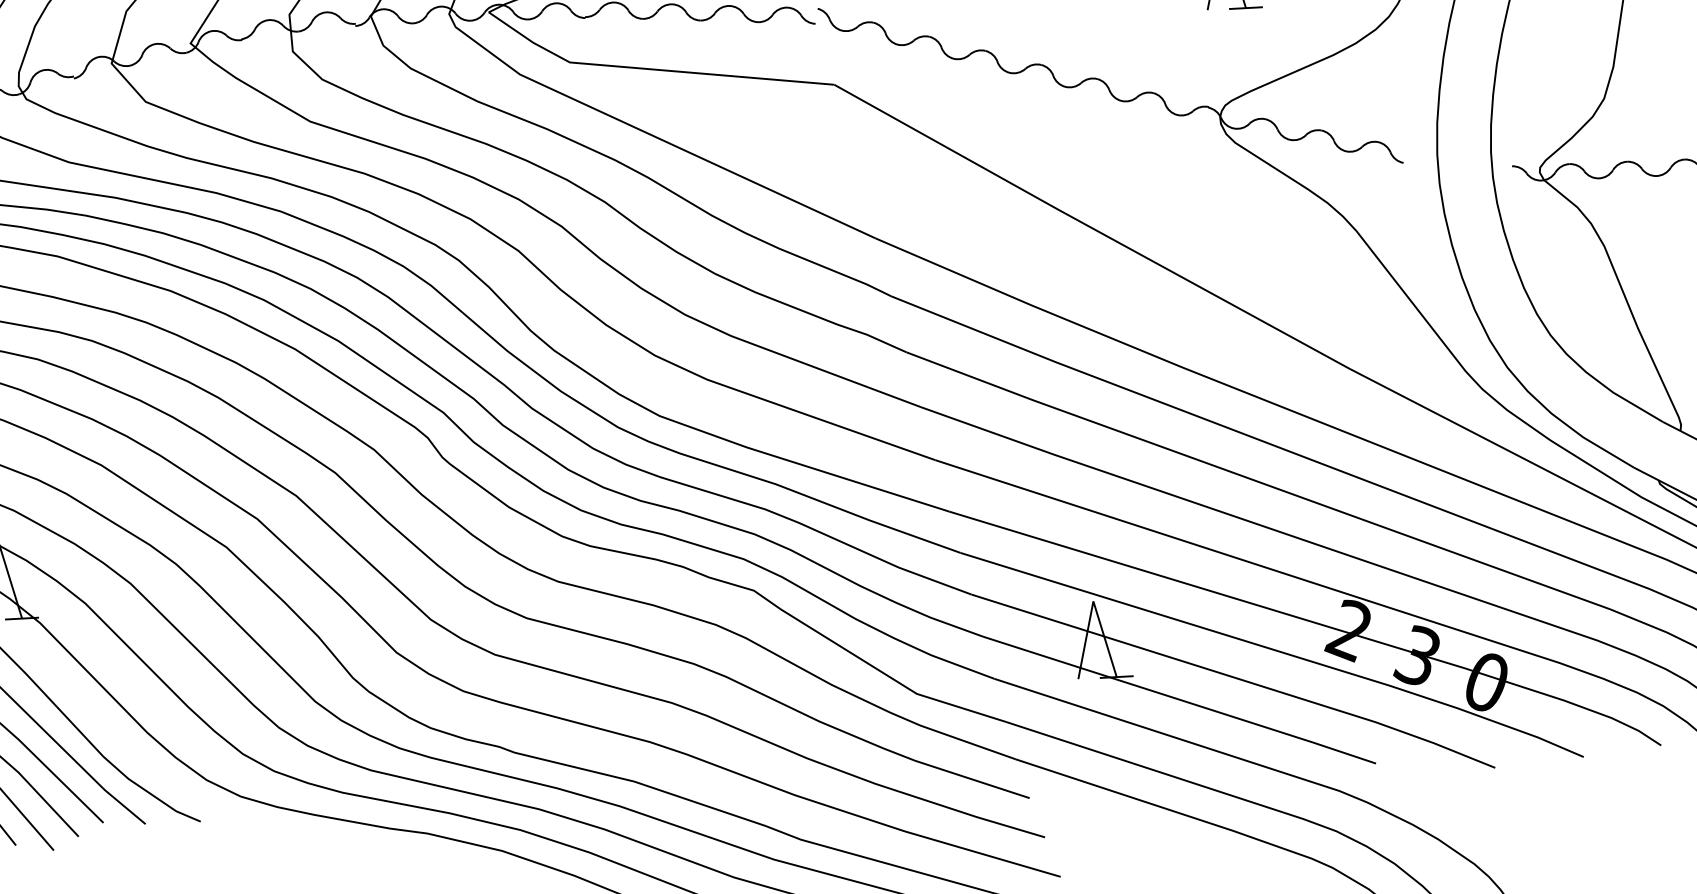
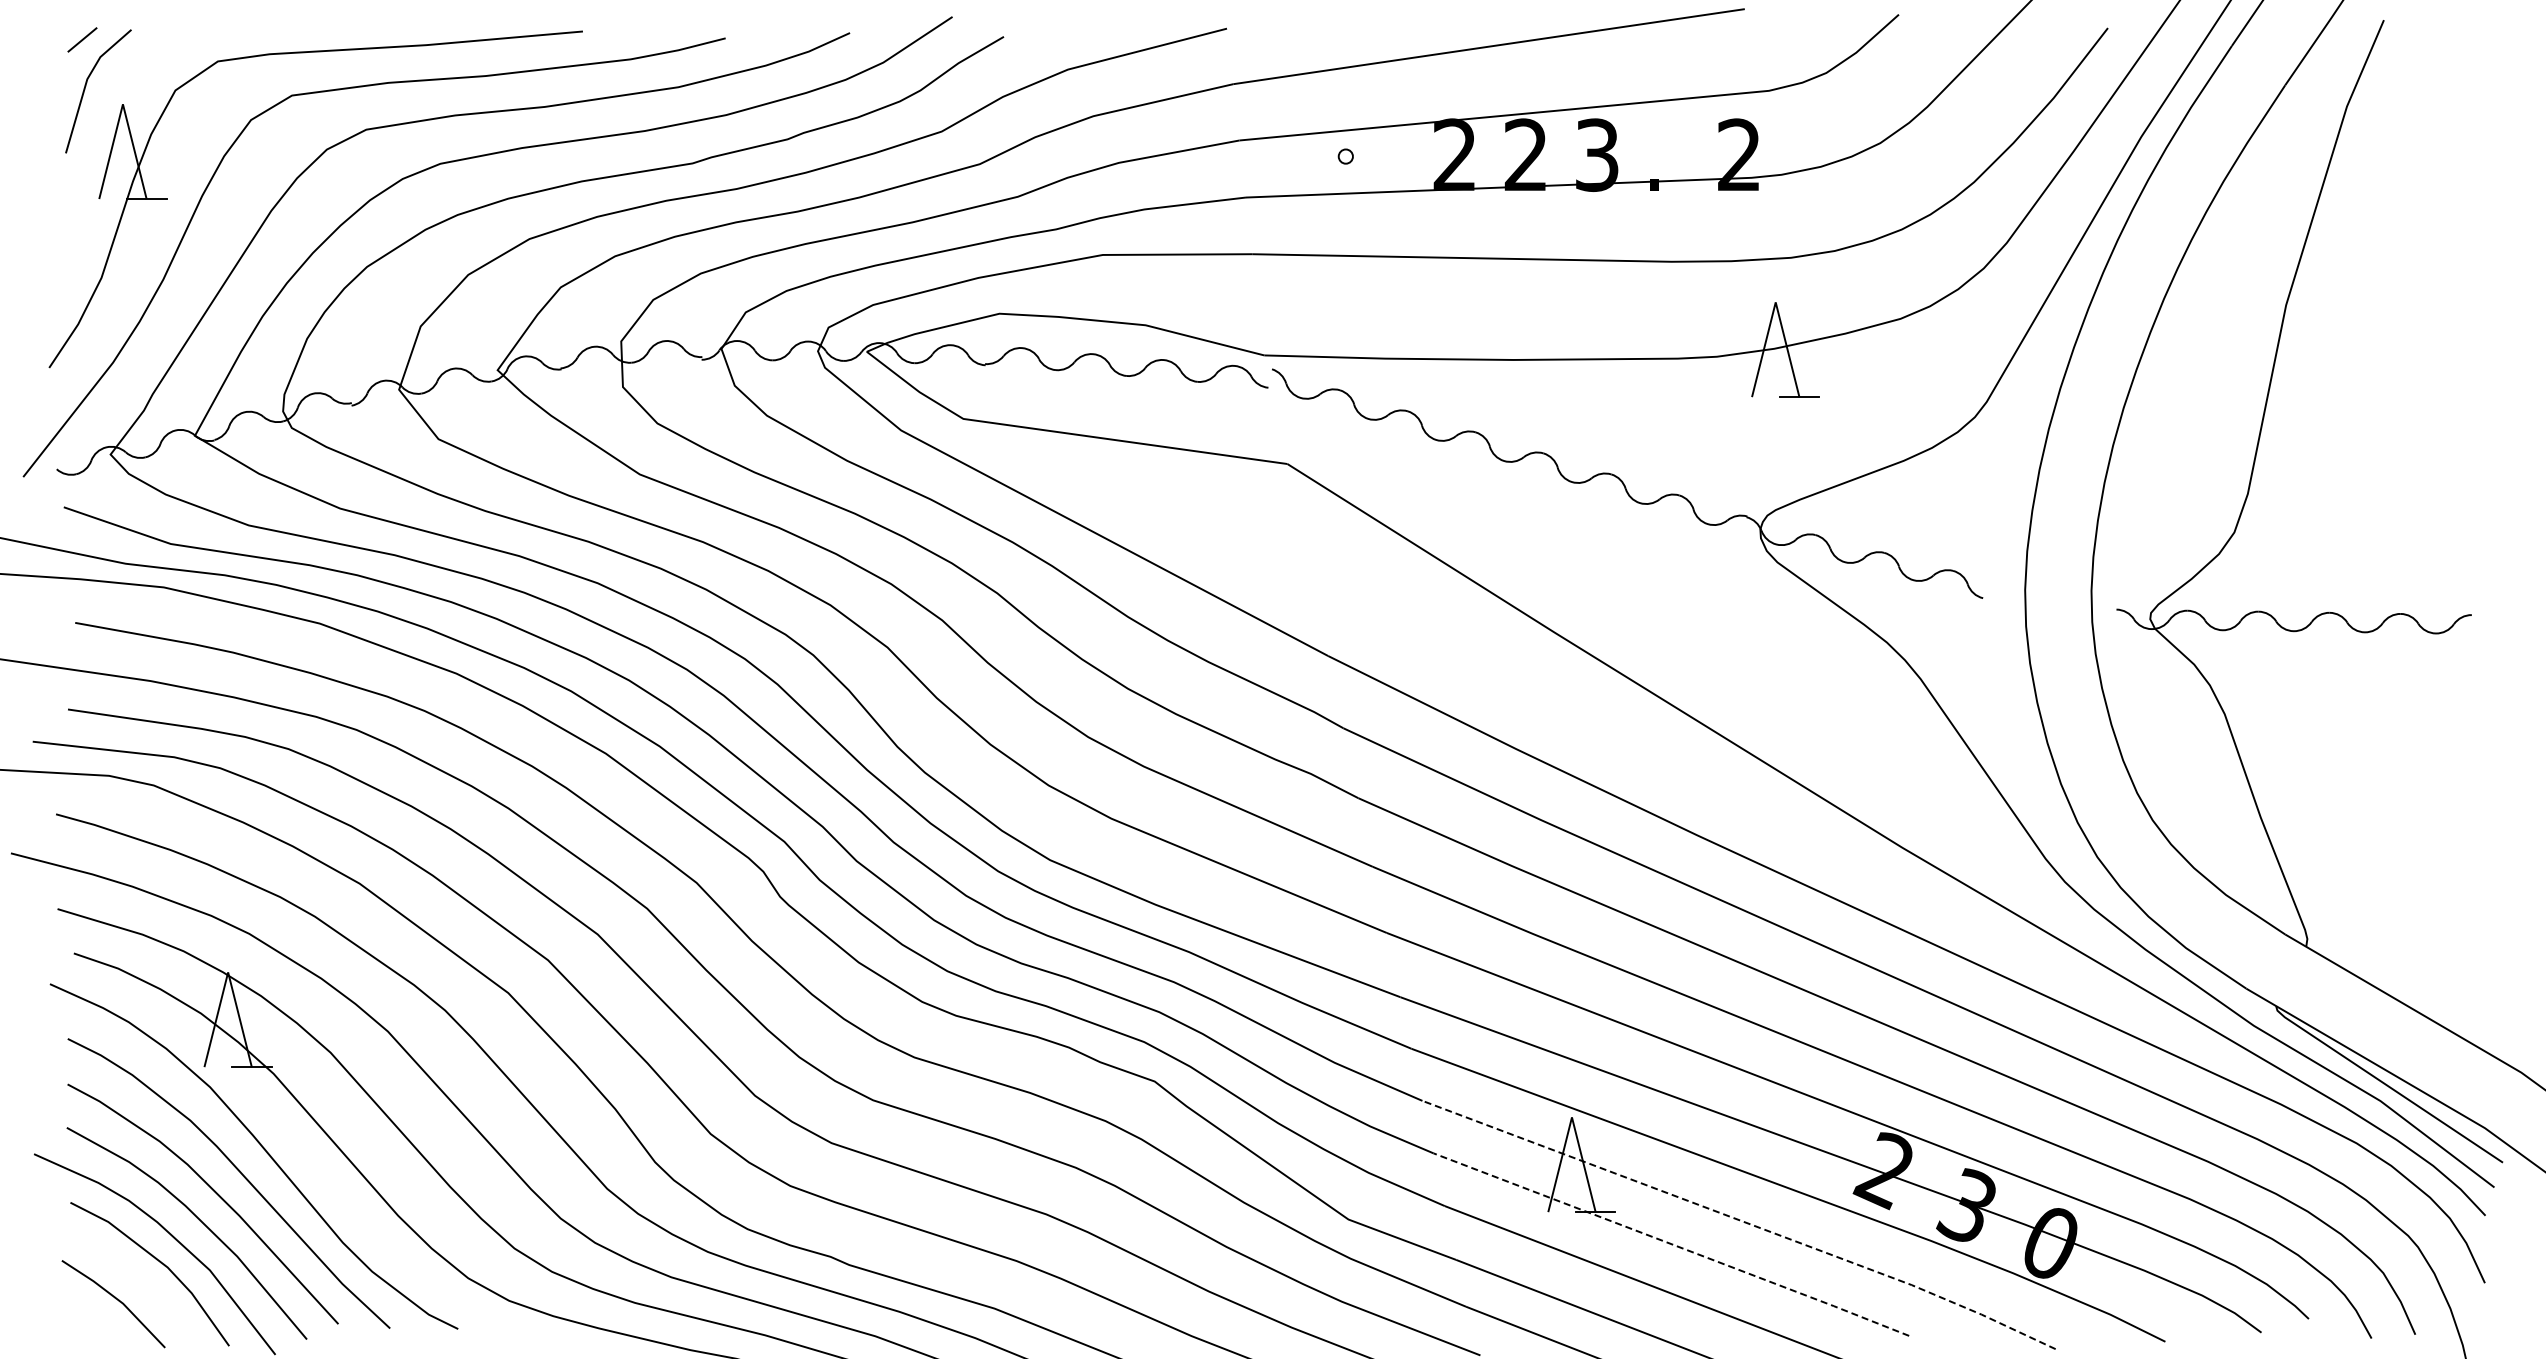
line: (1235, 678) -> (1741, 1221), solid -> dashed
line: (1179, 699) -> (1671, 1244), solid -> dashed

